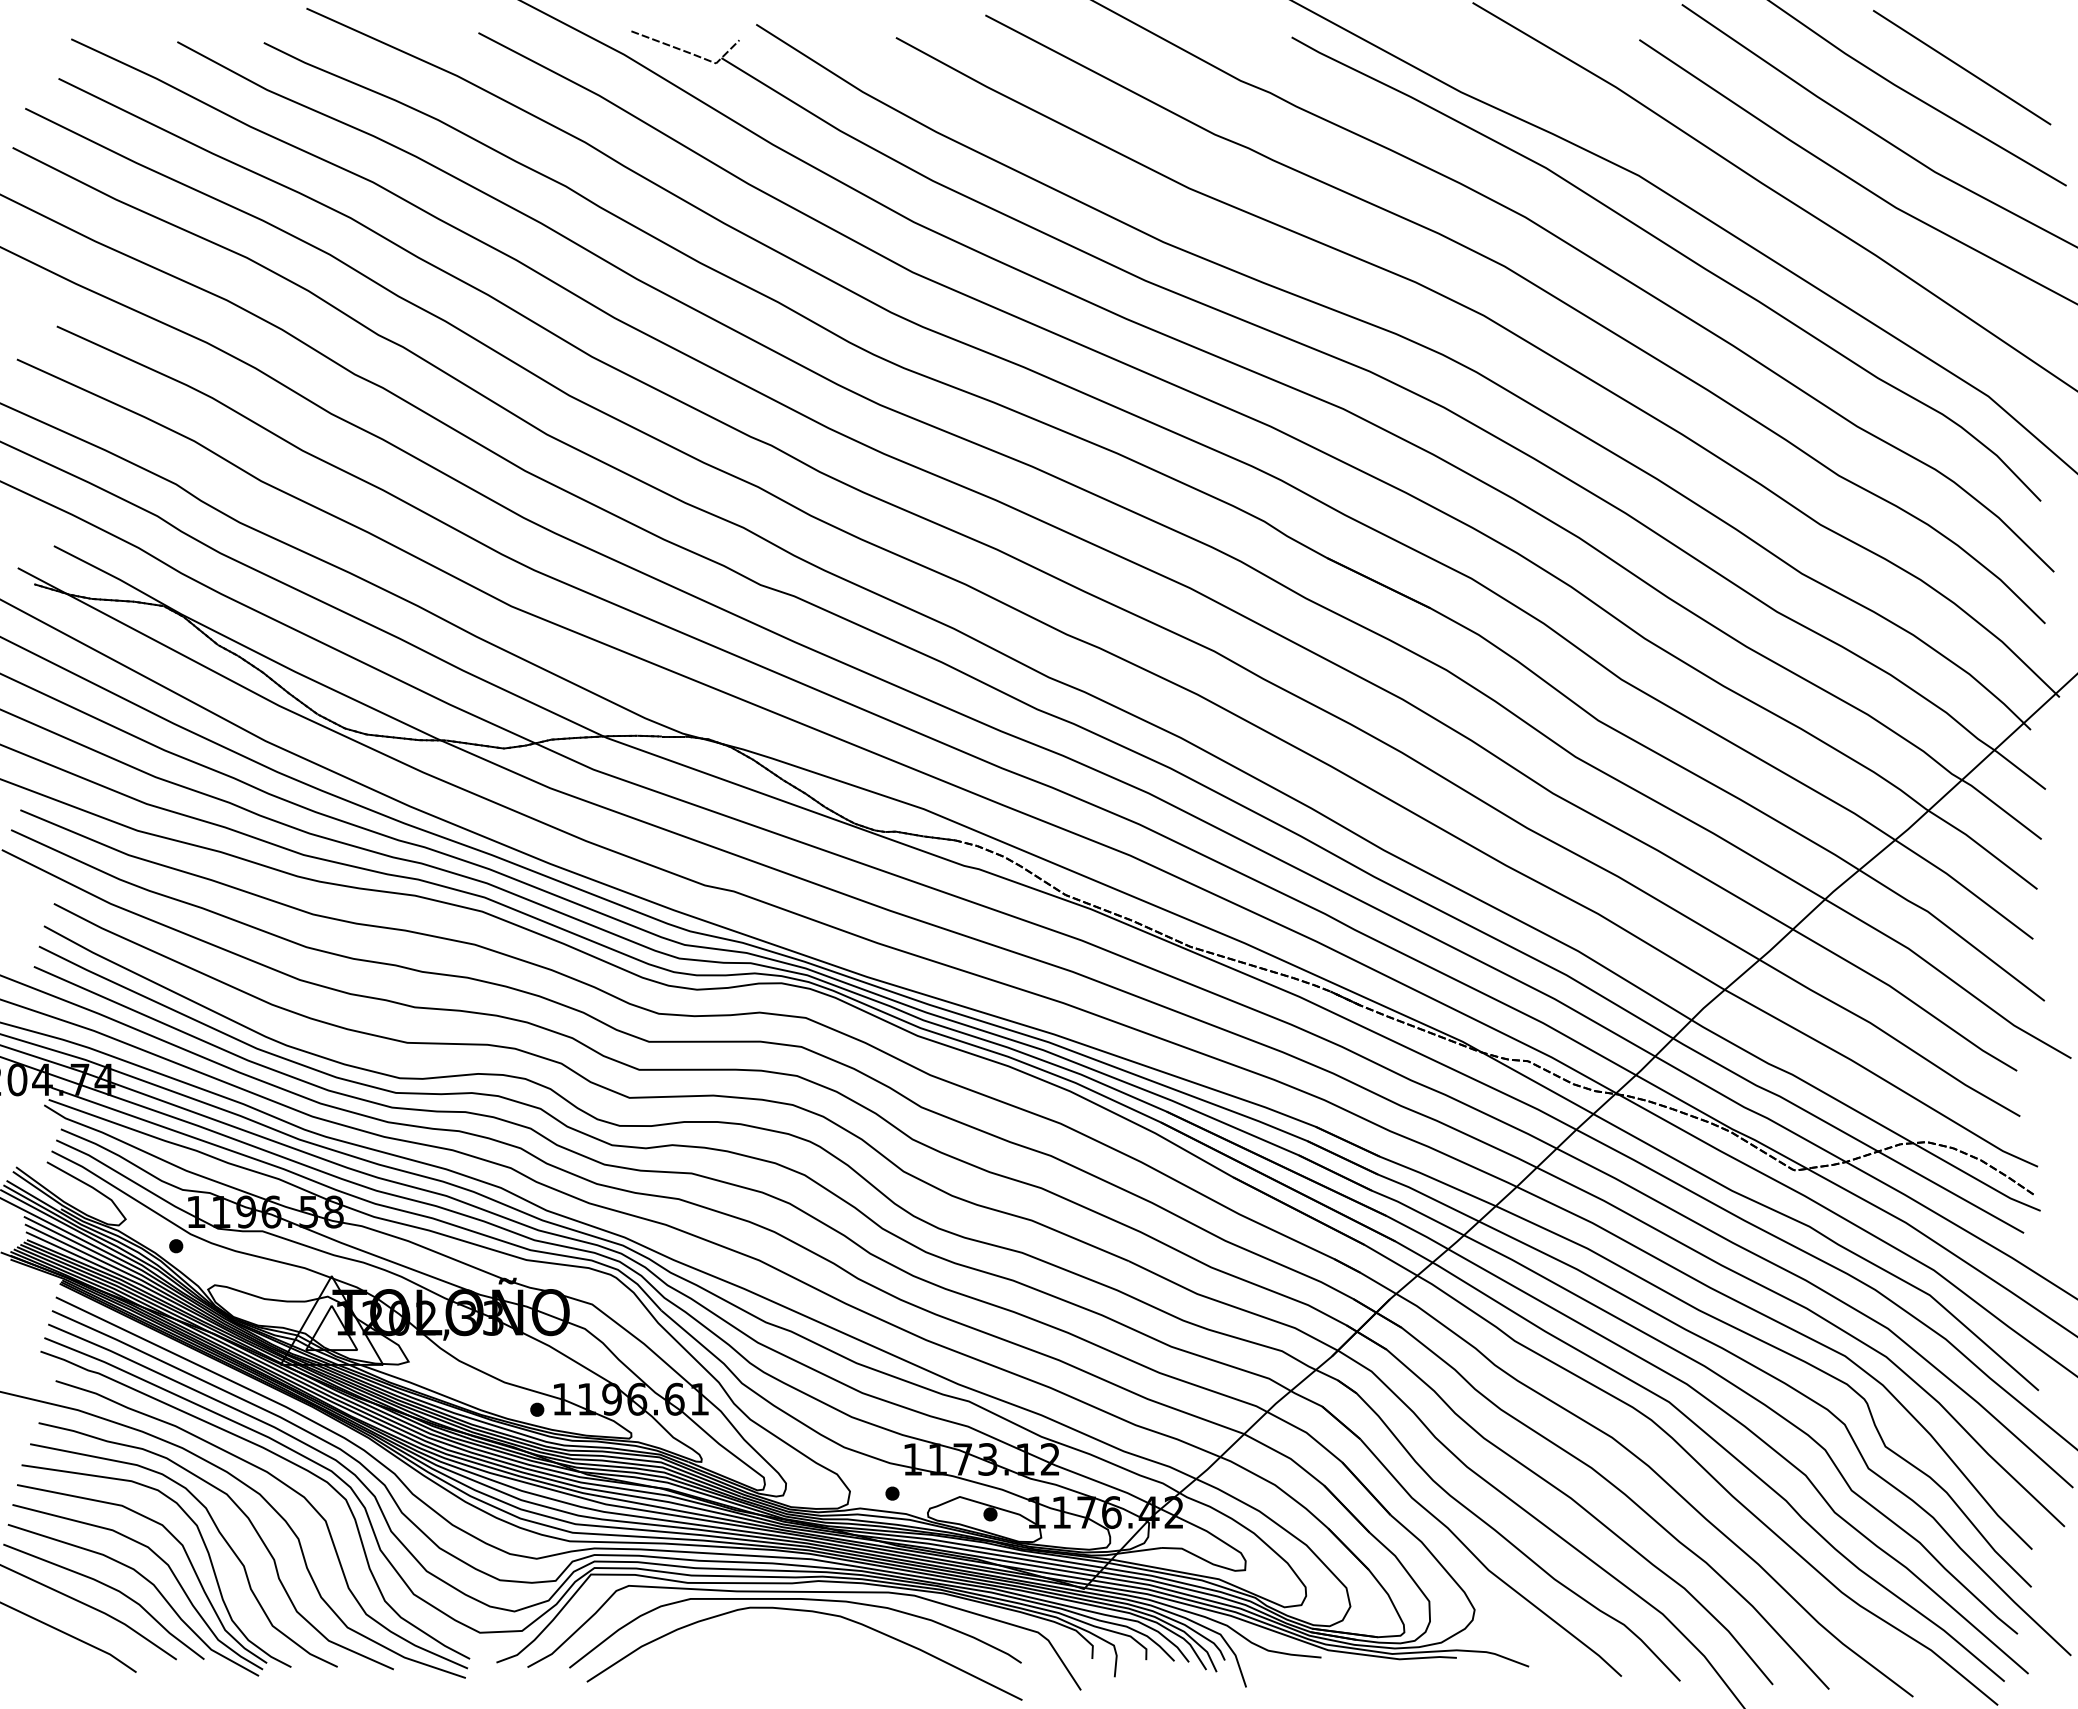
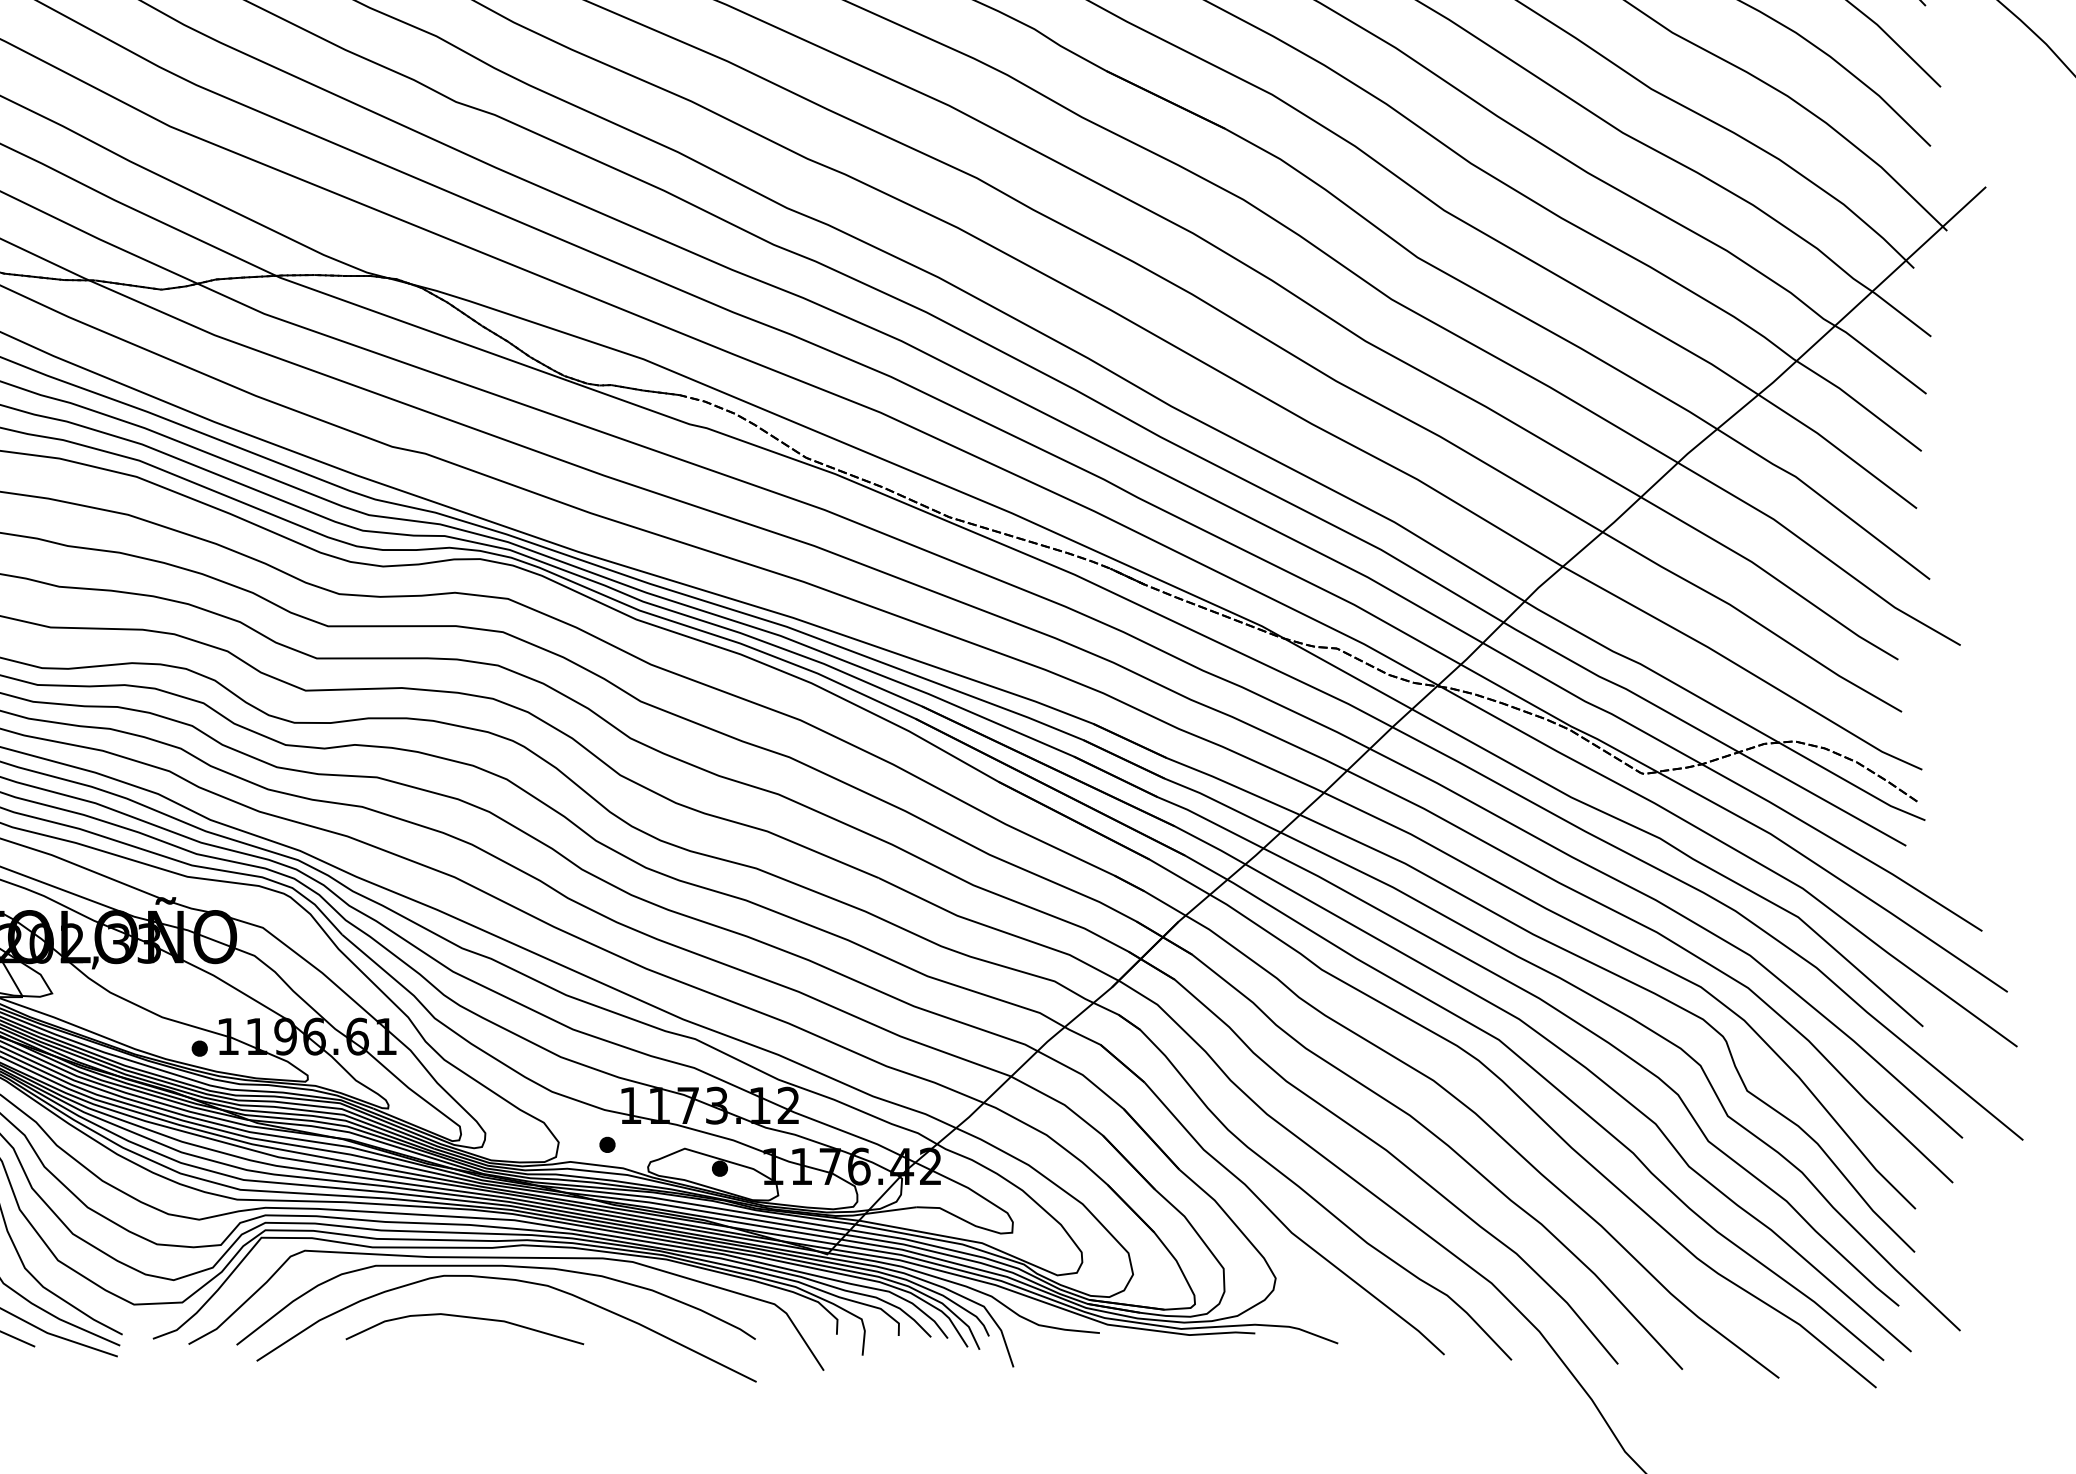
curve: (768, 1644) -> (465, 1318), added

